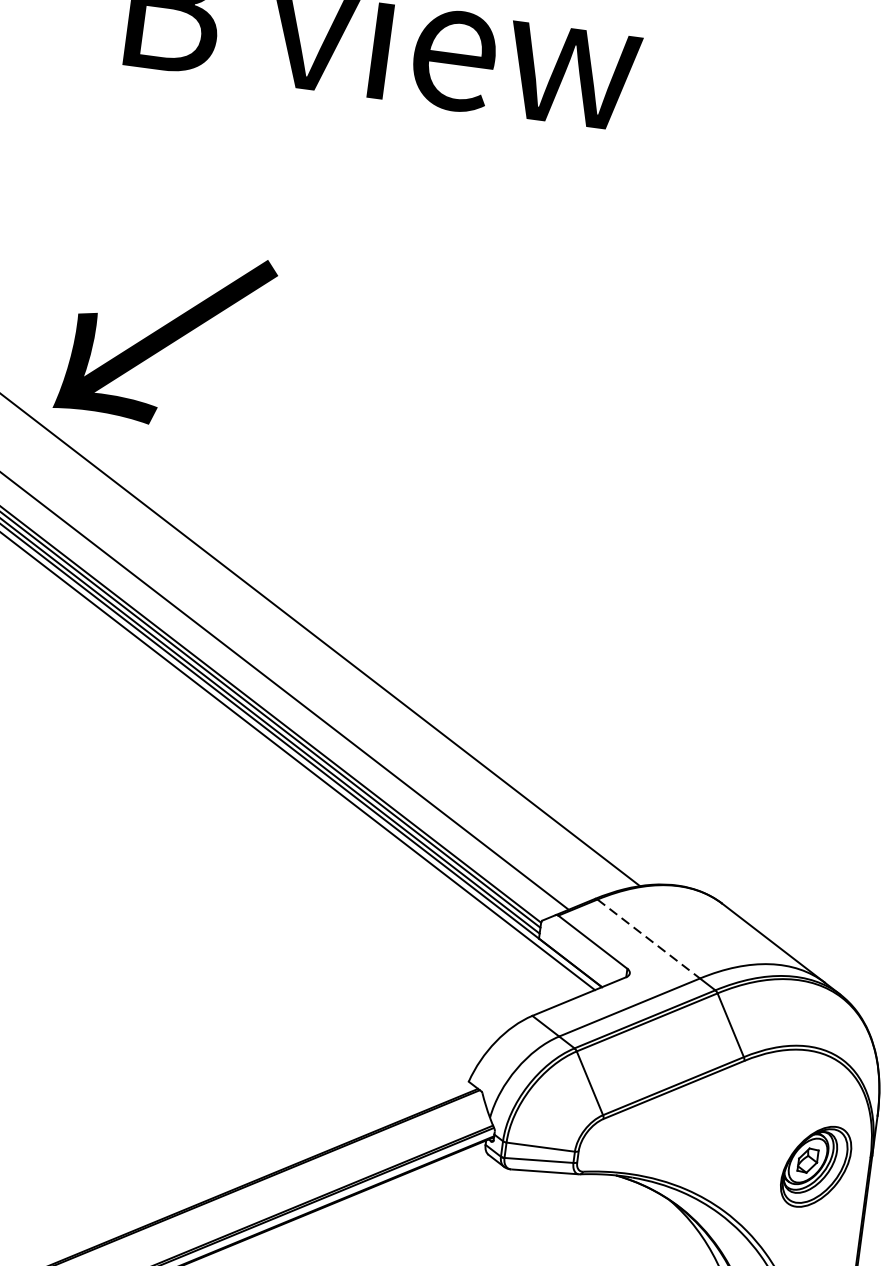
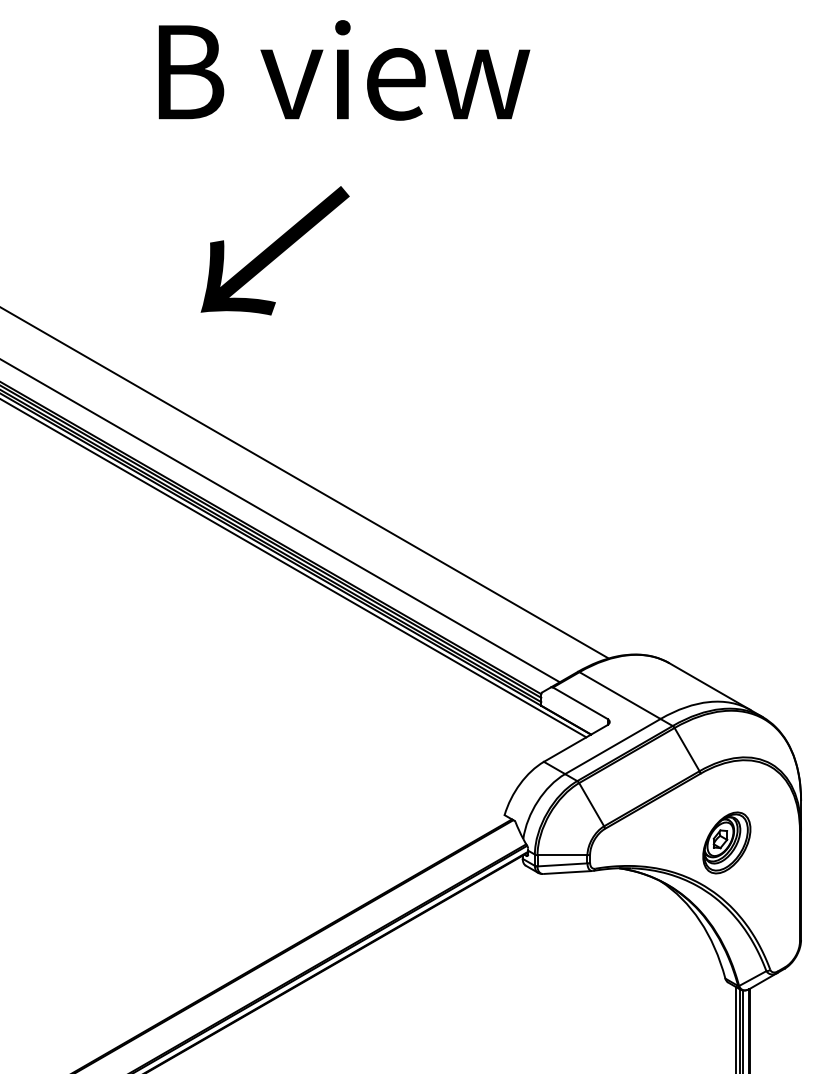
text: (165, 336) -> (274, 250), moved
line: (649, 938) -> (620, 695), dashed -> solid
part: (815, 1166) -> (726, 842), moved

